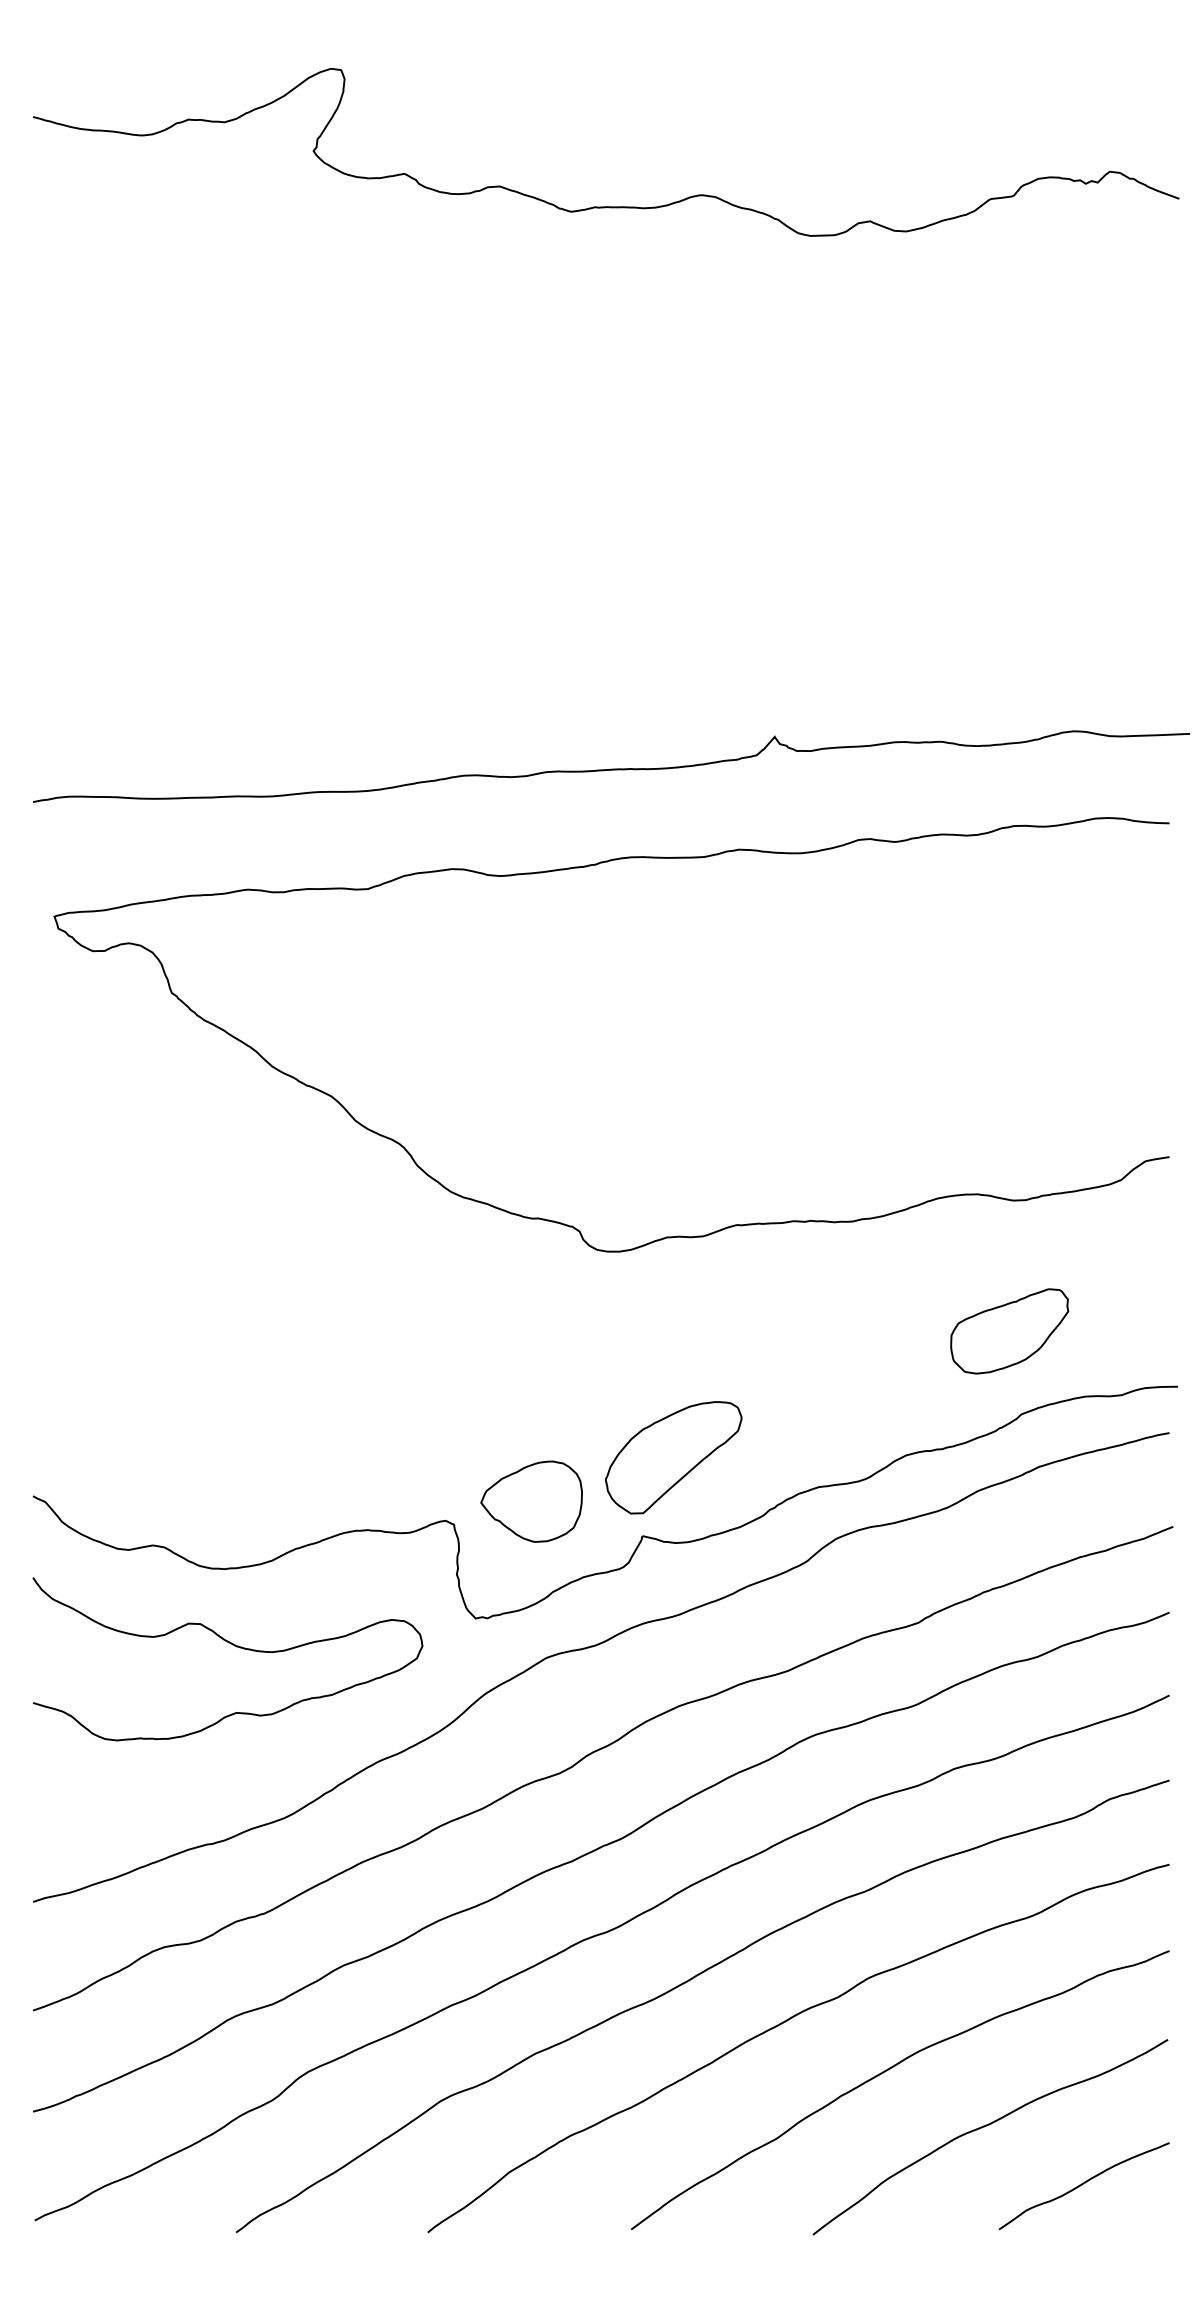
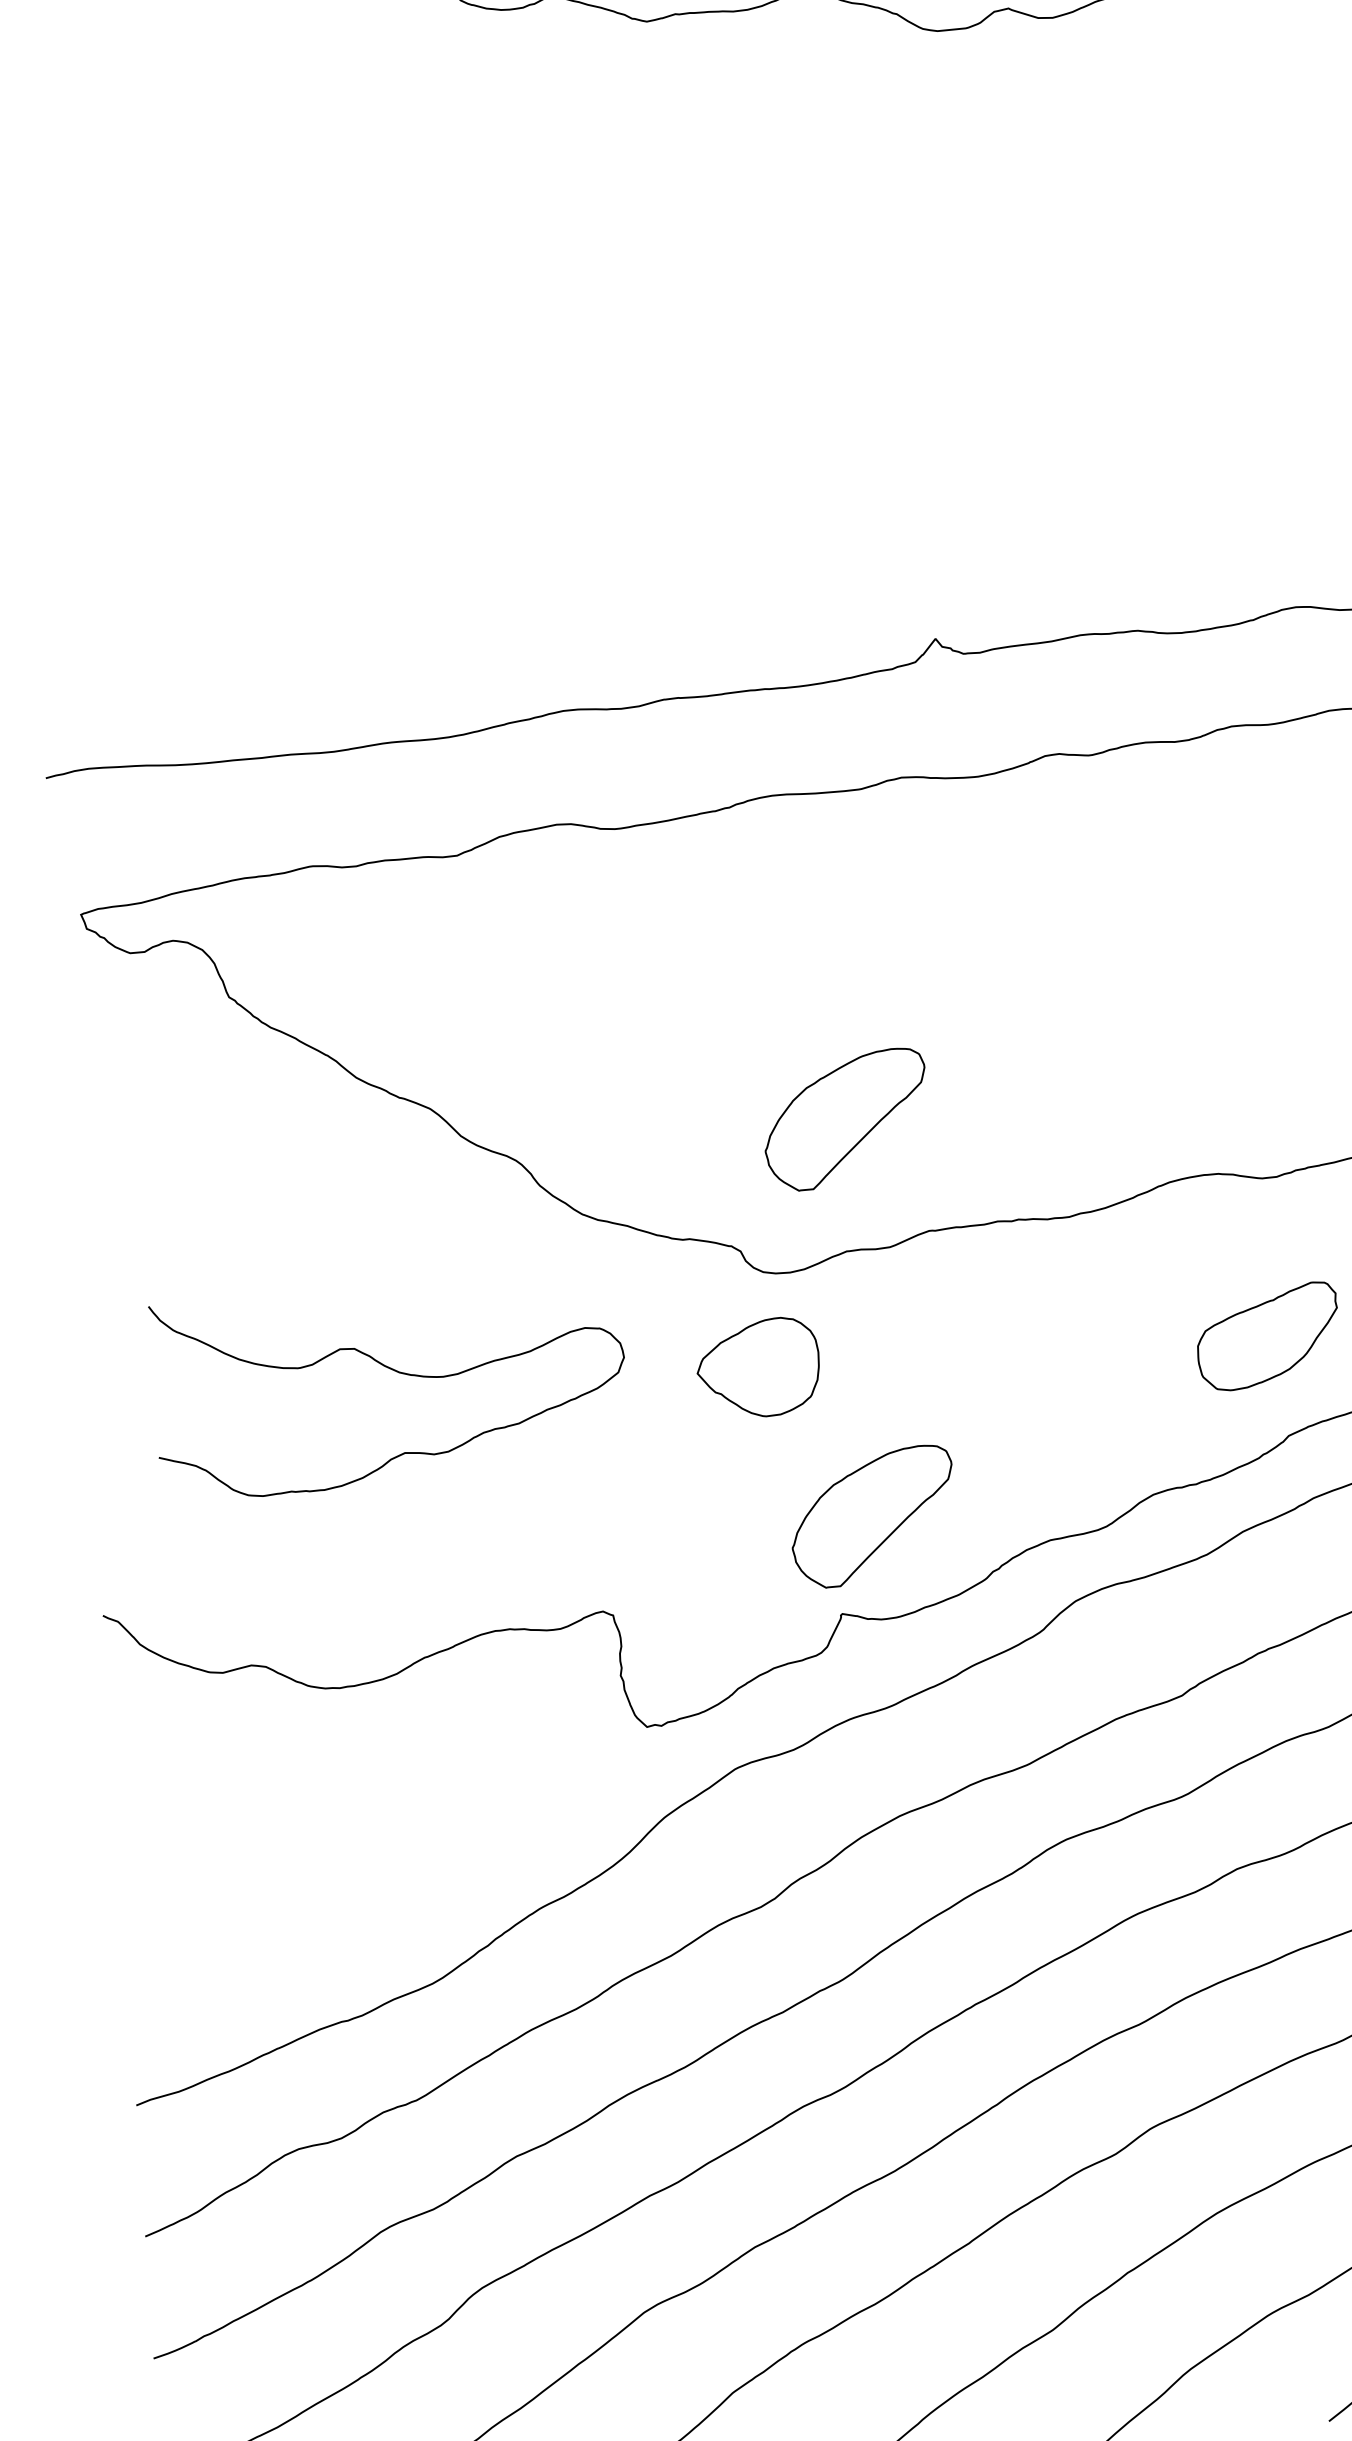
part: (673, 1128) -> (845, 1119), added
part: (531, 1501) -> (758, 1367), moved
curve: (234, 1646) -> (397, 1373), moved

